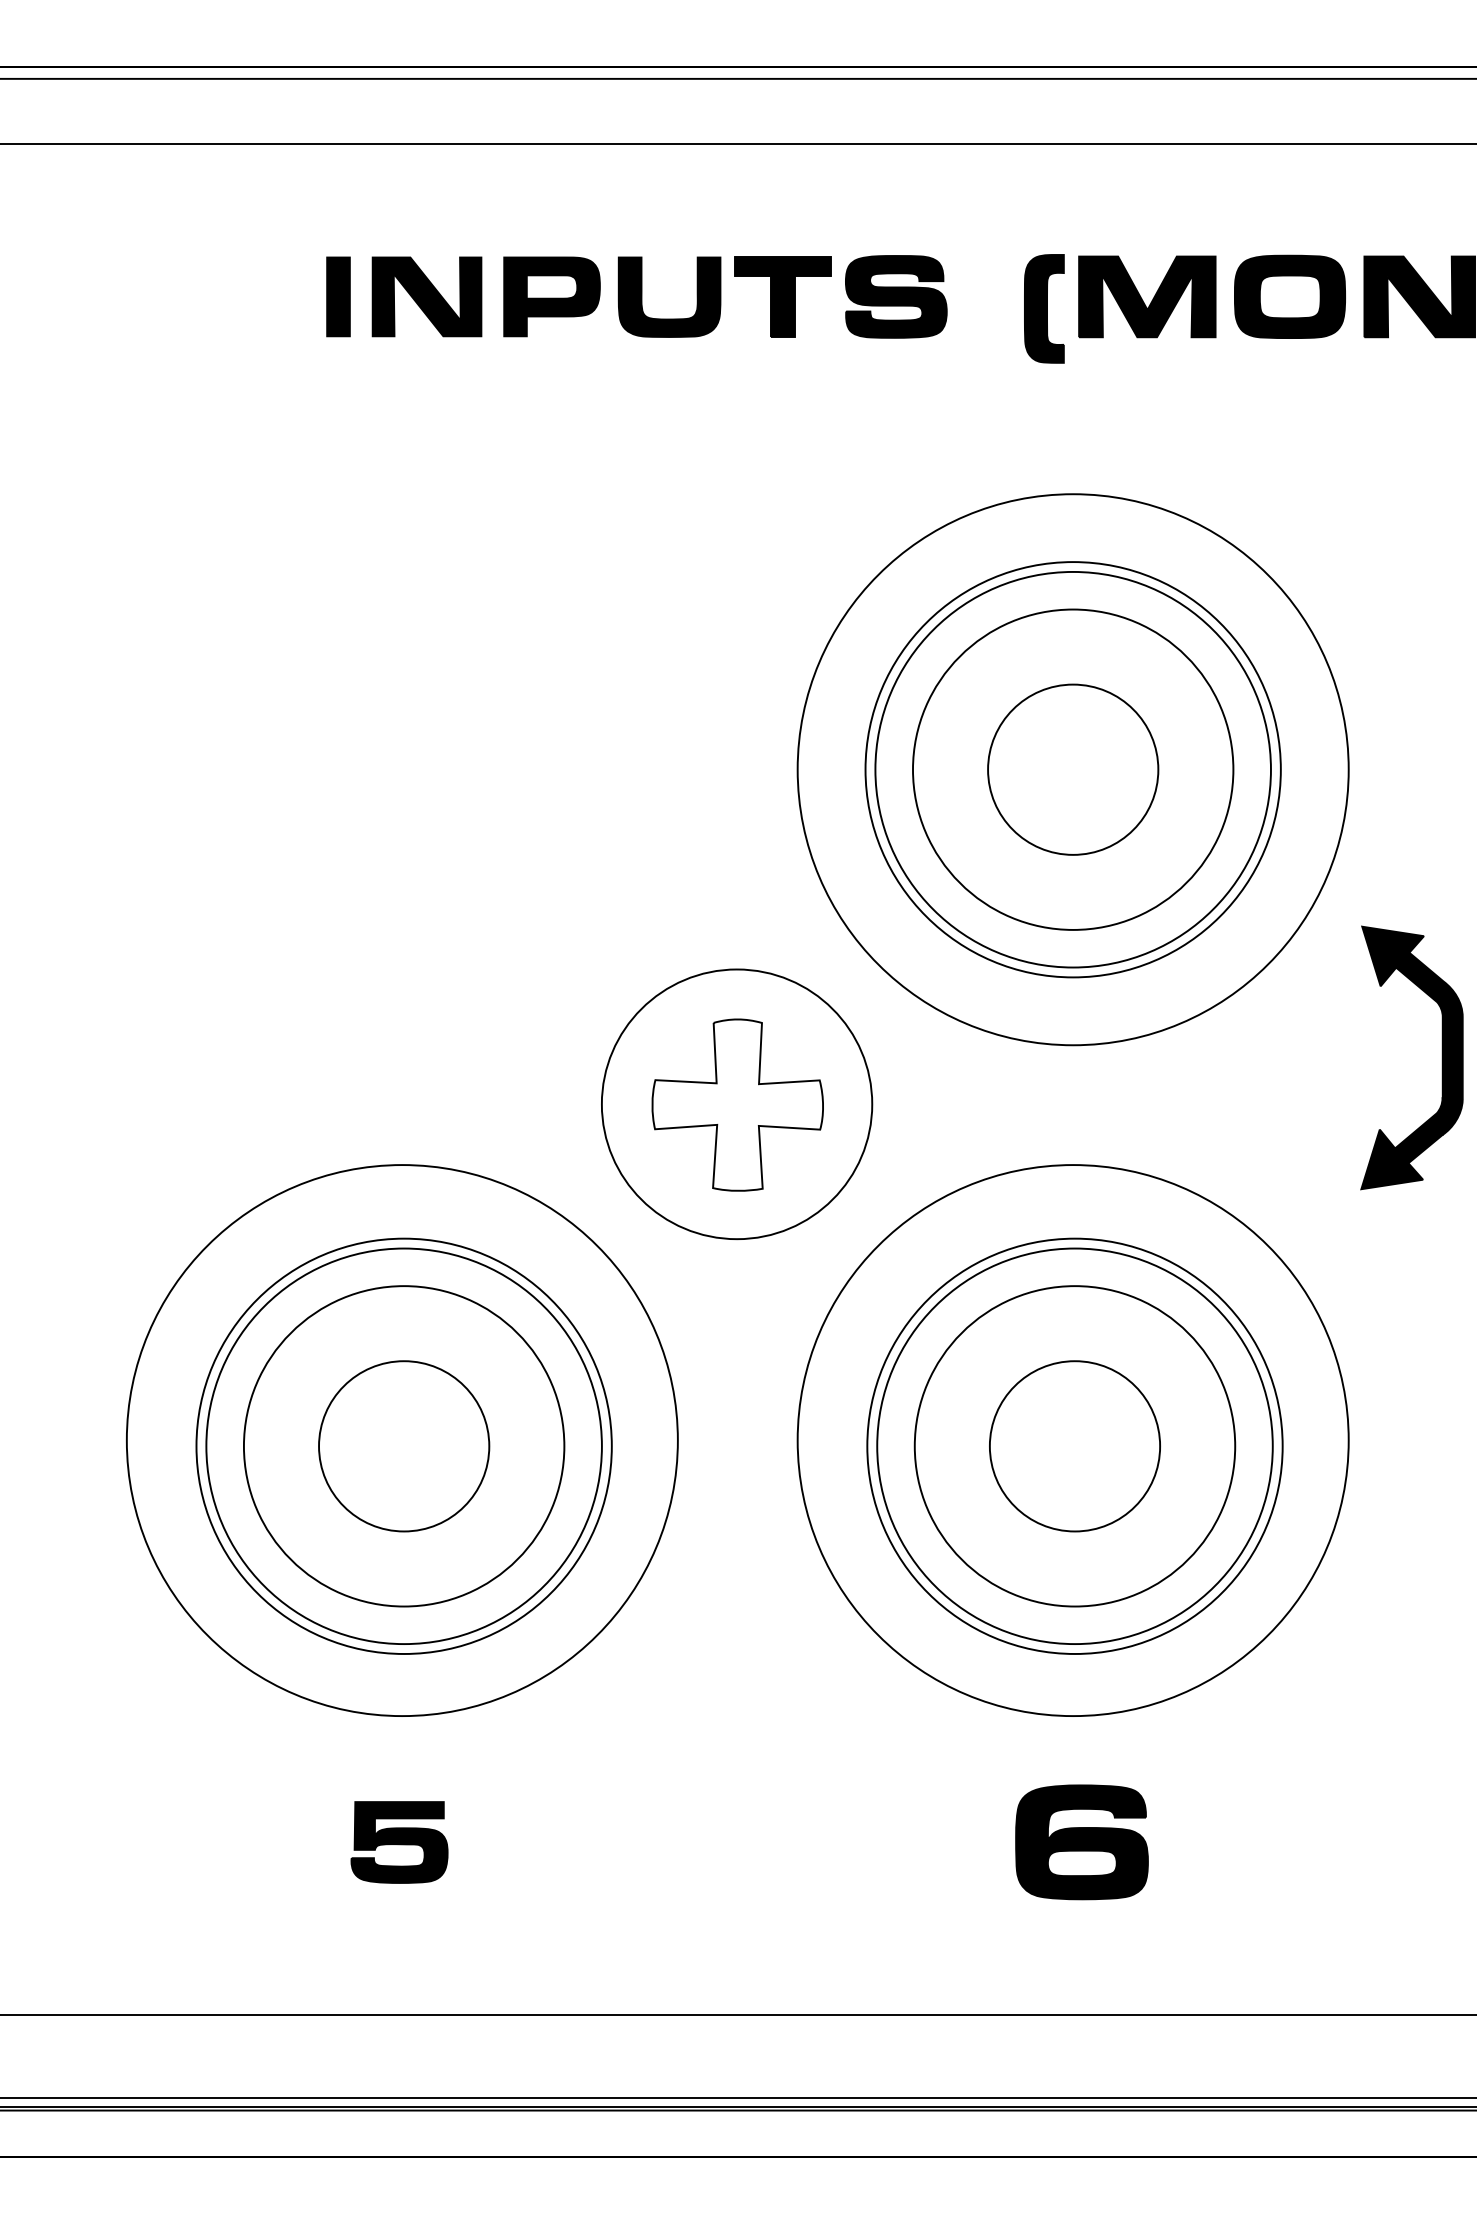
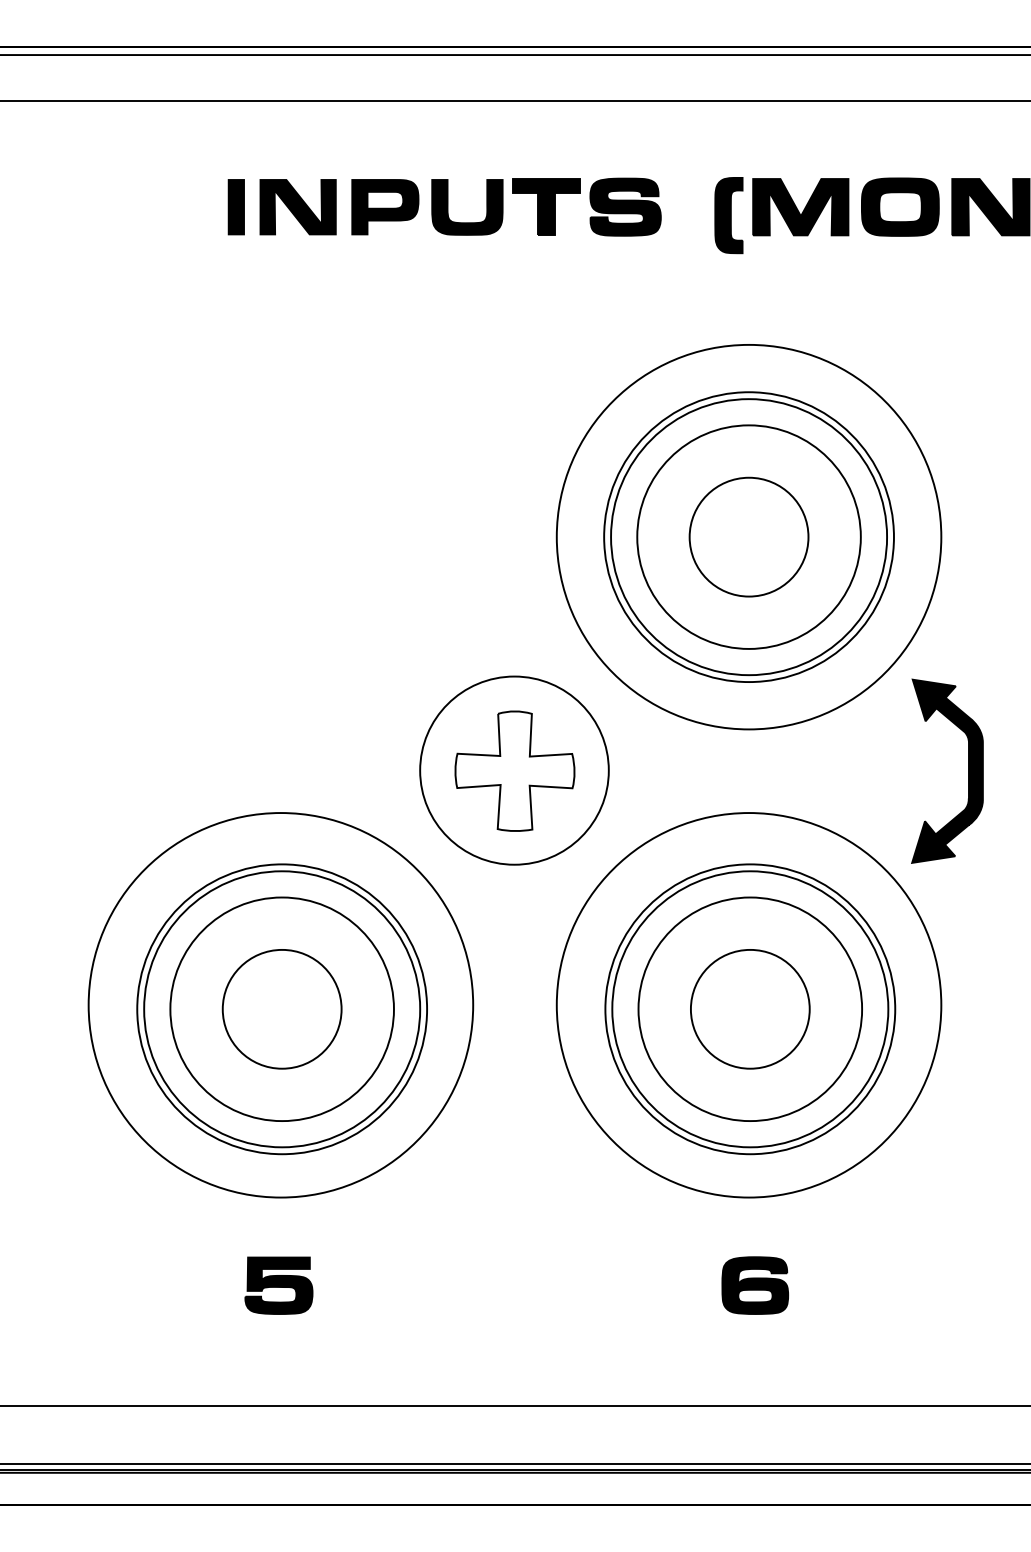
part: (1442, 1056) -> (968, 770), moved
part: (1082, 1842) -> (755, 1285), size x0.71

